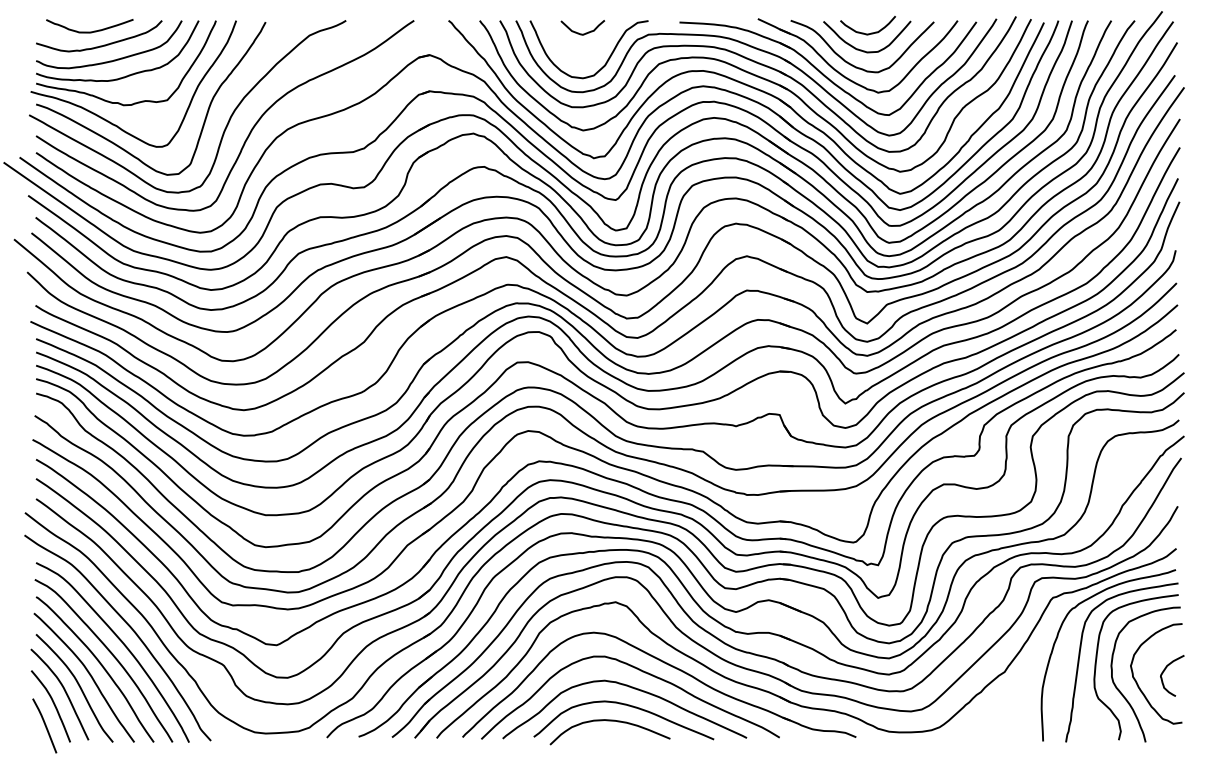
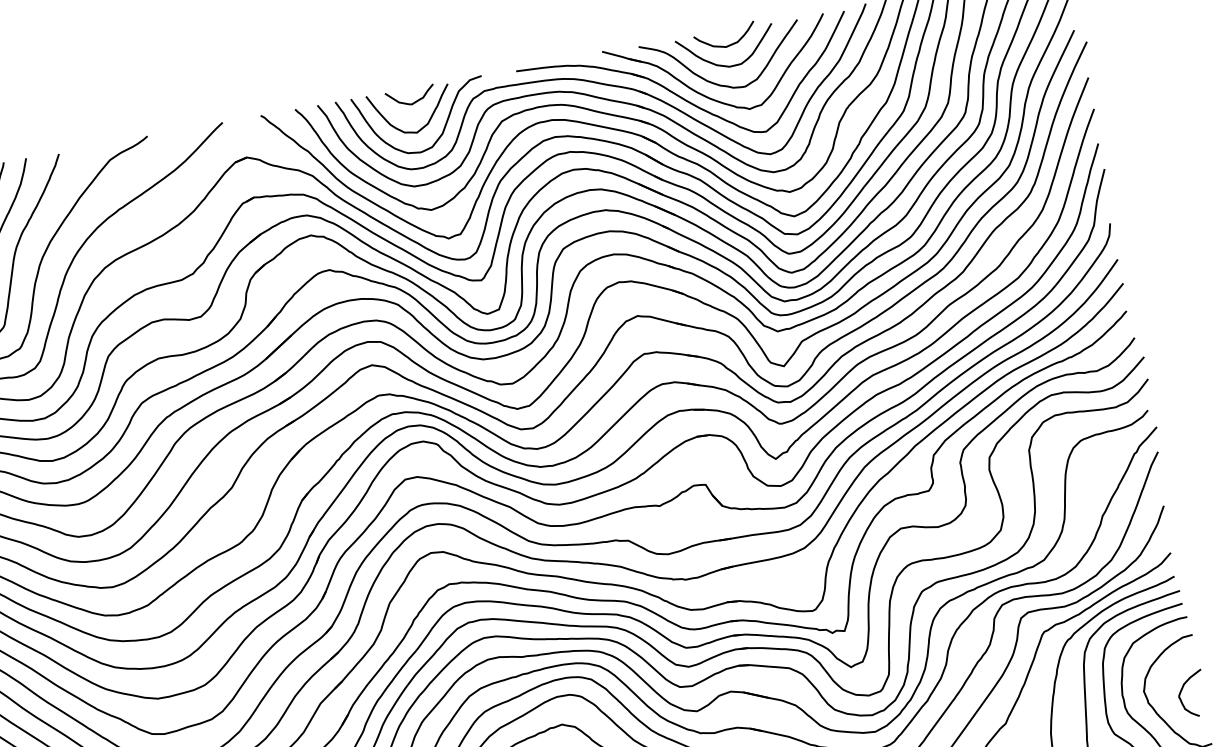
curve: (587, 56) -> (421, 127), added

